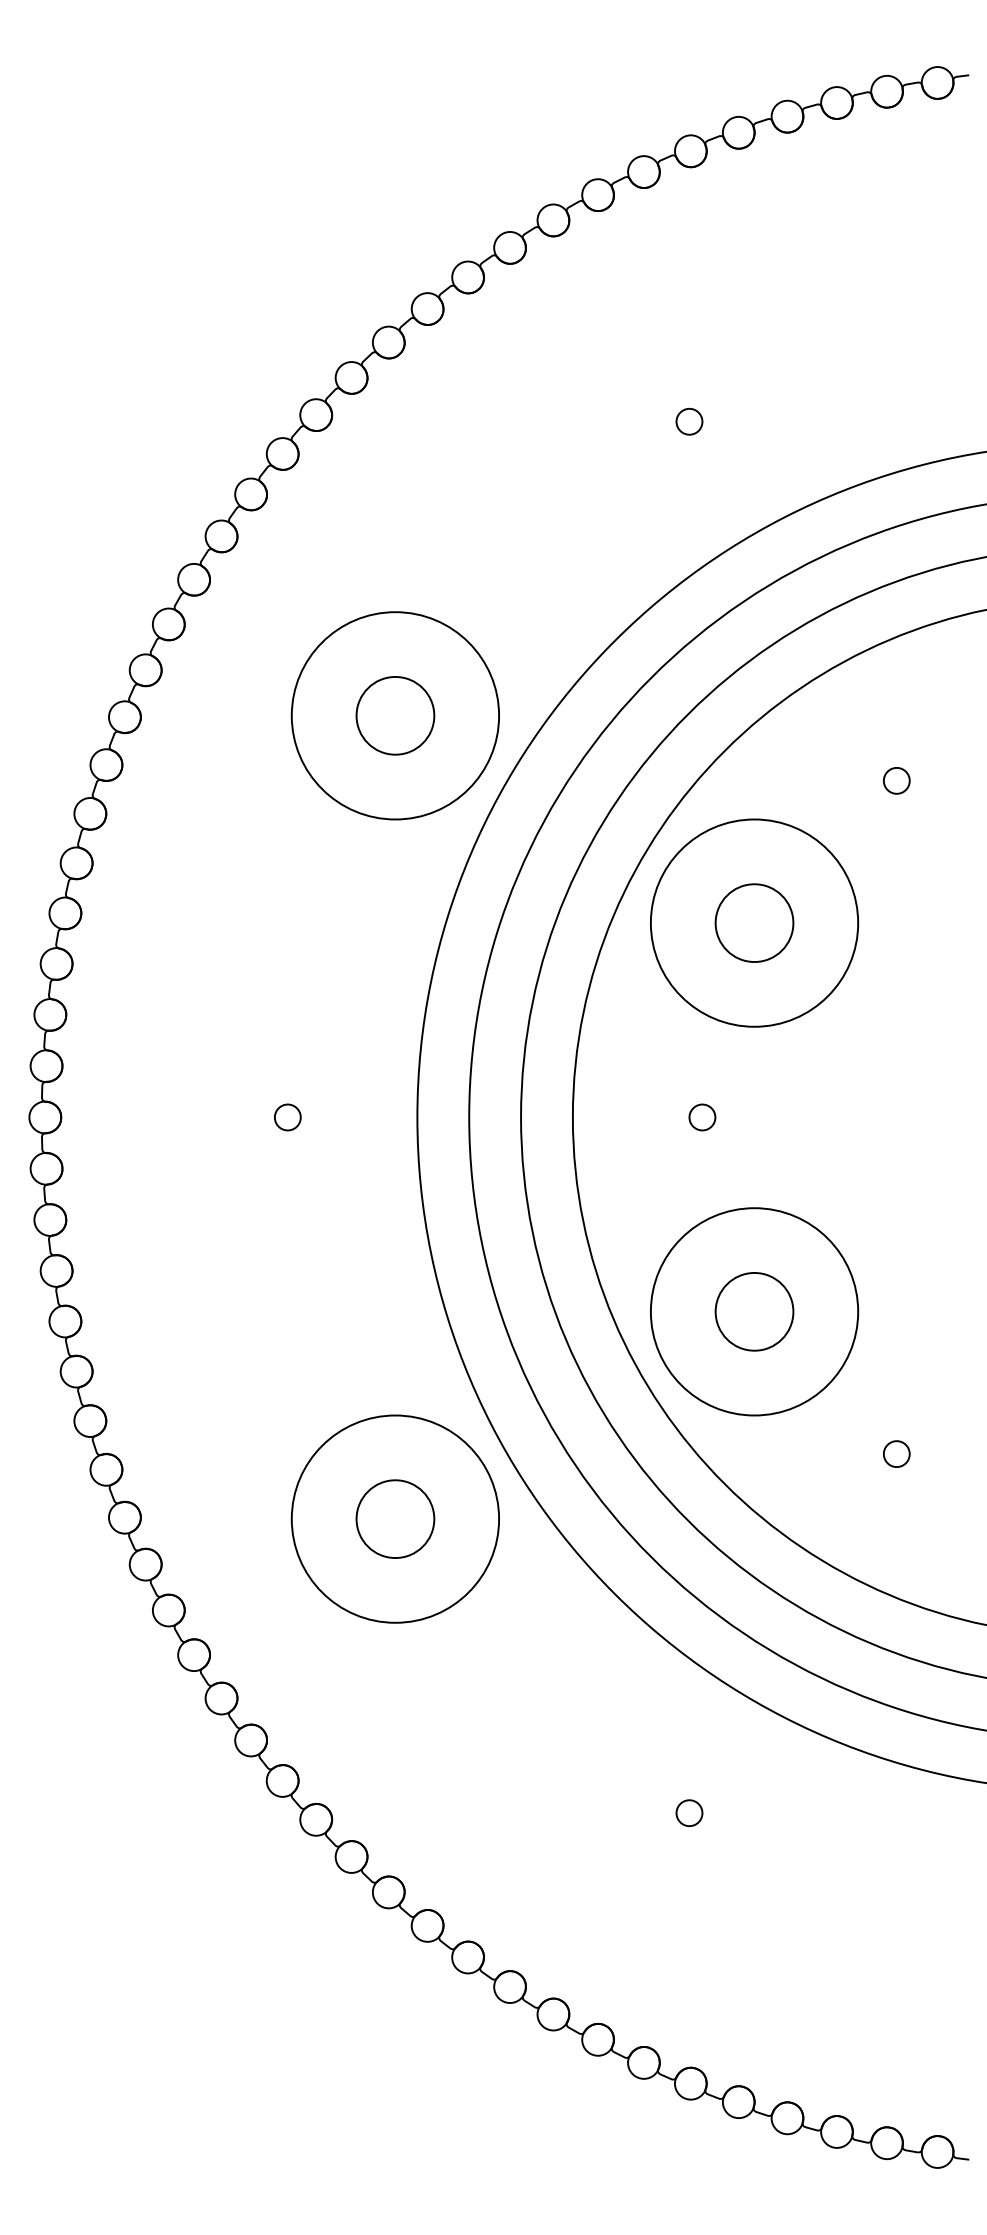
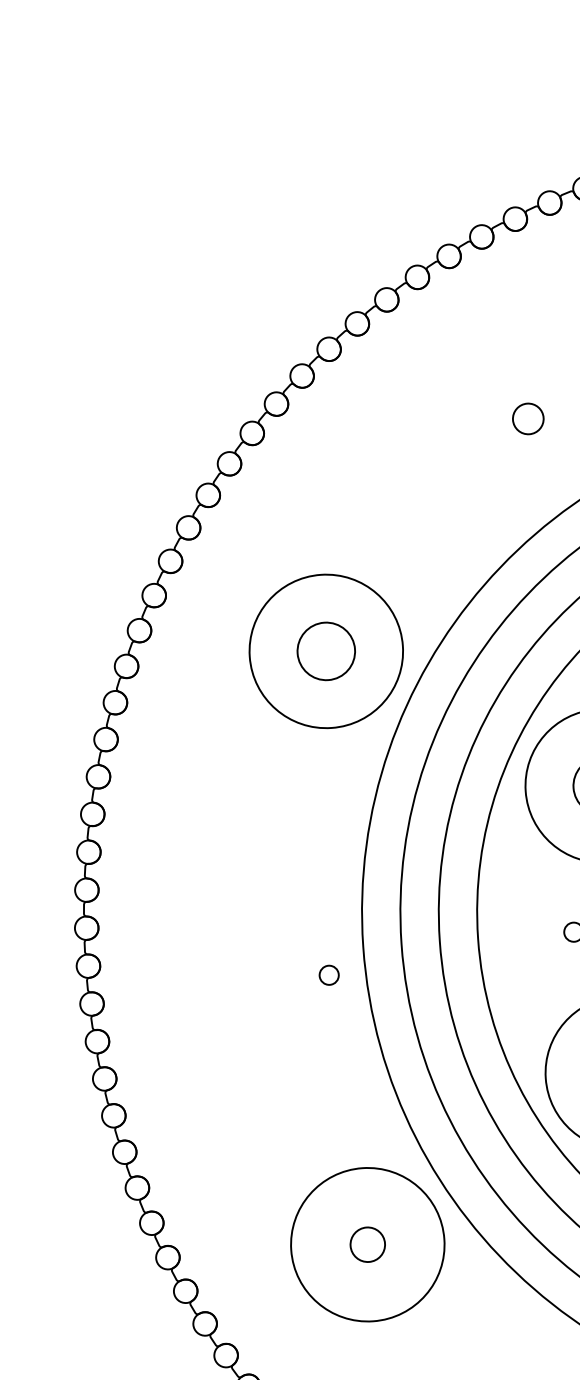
circle: (689, 421) -> (528, 418), size x1.6
circle: (287, 1117) -> (328, 975), moved
circle: (395, 1519) -> (367, 1244), size x0.6

